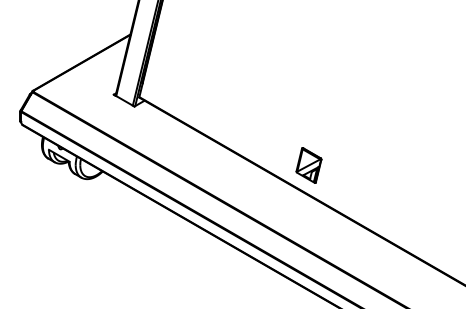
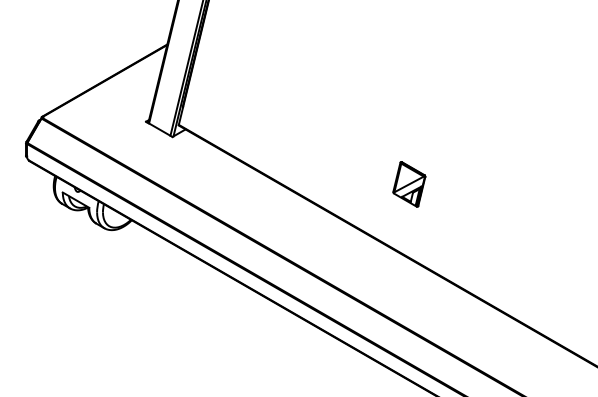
part: (308, 165) -> (408, 184), moved

